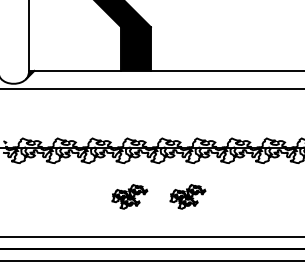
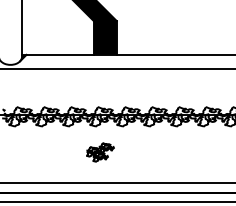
part: (188, 196) -> (145, 152), removed

